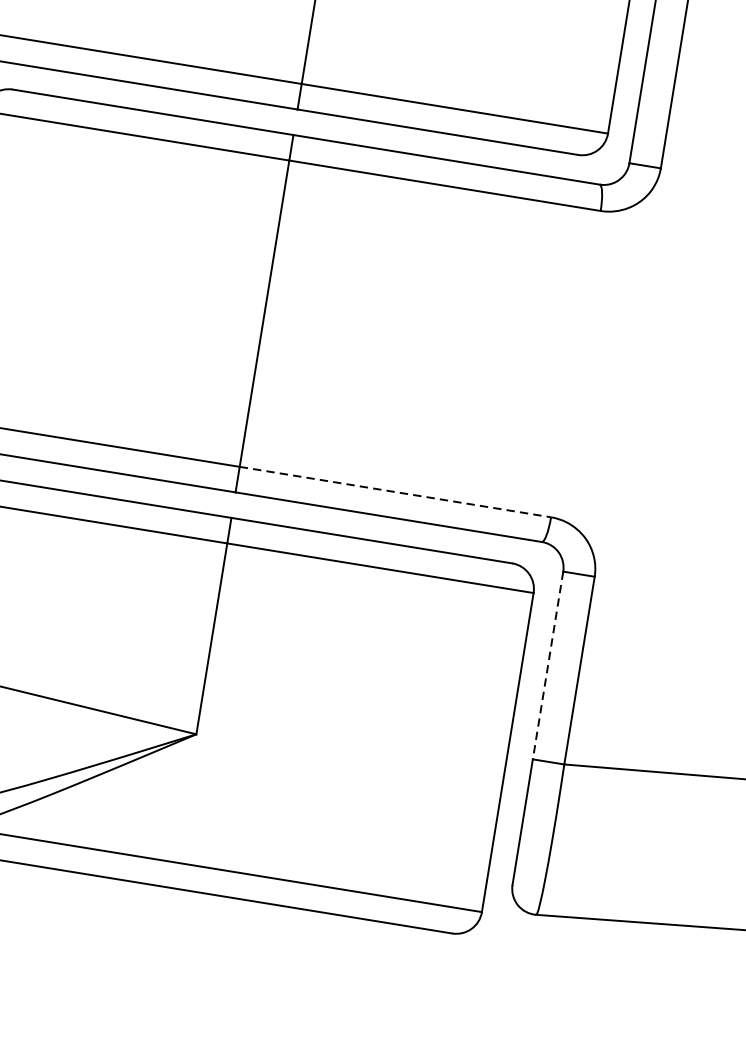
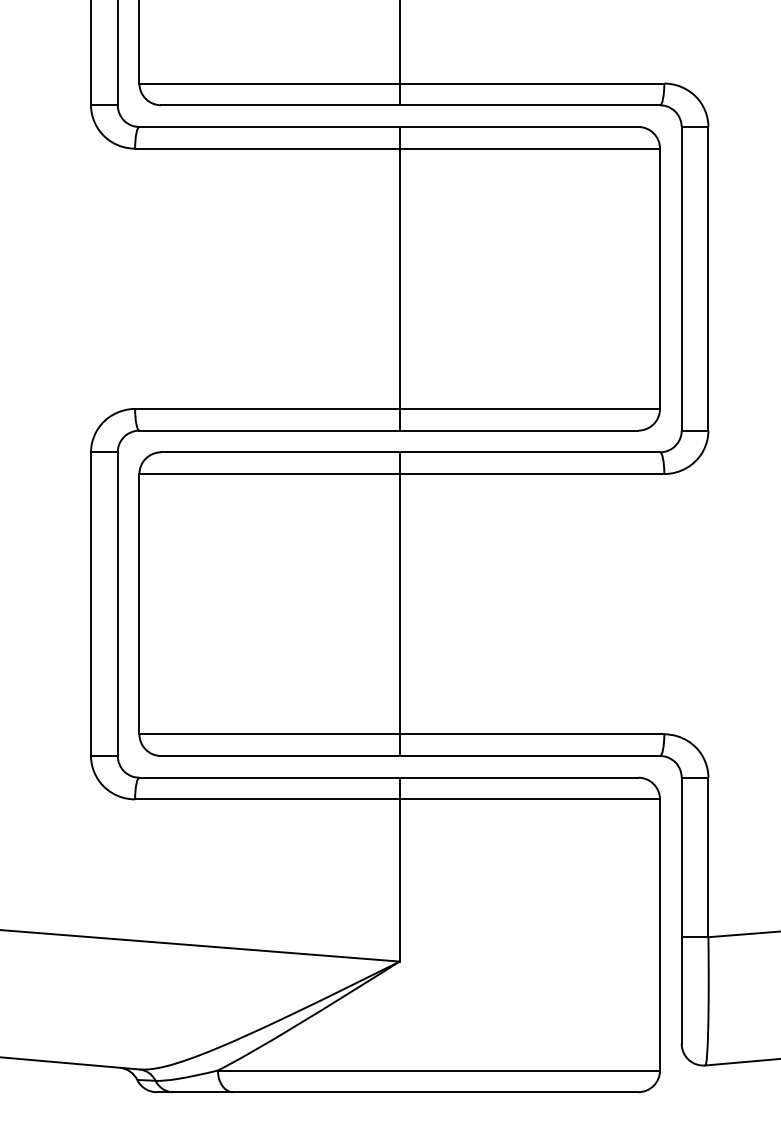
line: (395, 492) -> (532, 734), dashed -> solid
line: (547, 665) -> (681, 857), dashed -> solid

